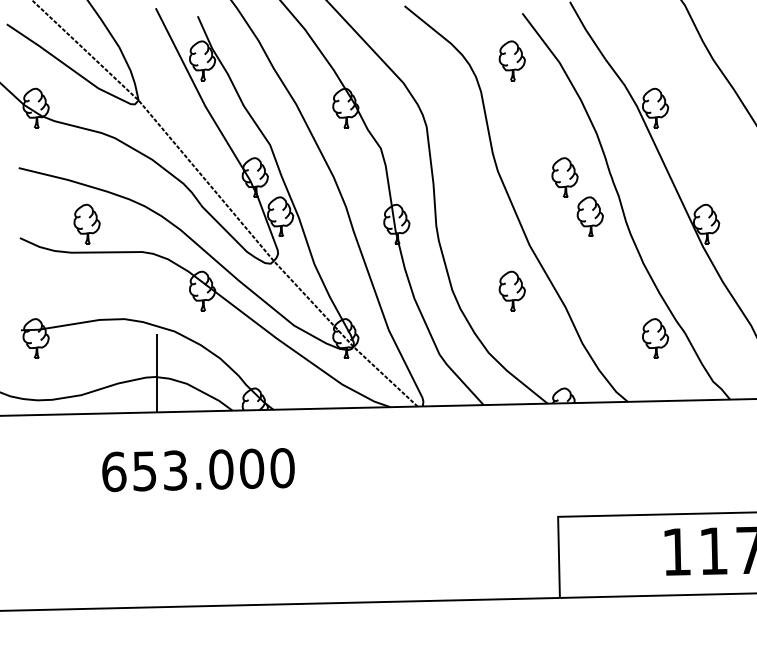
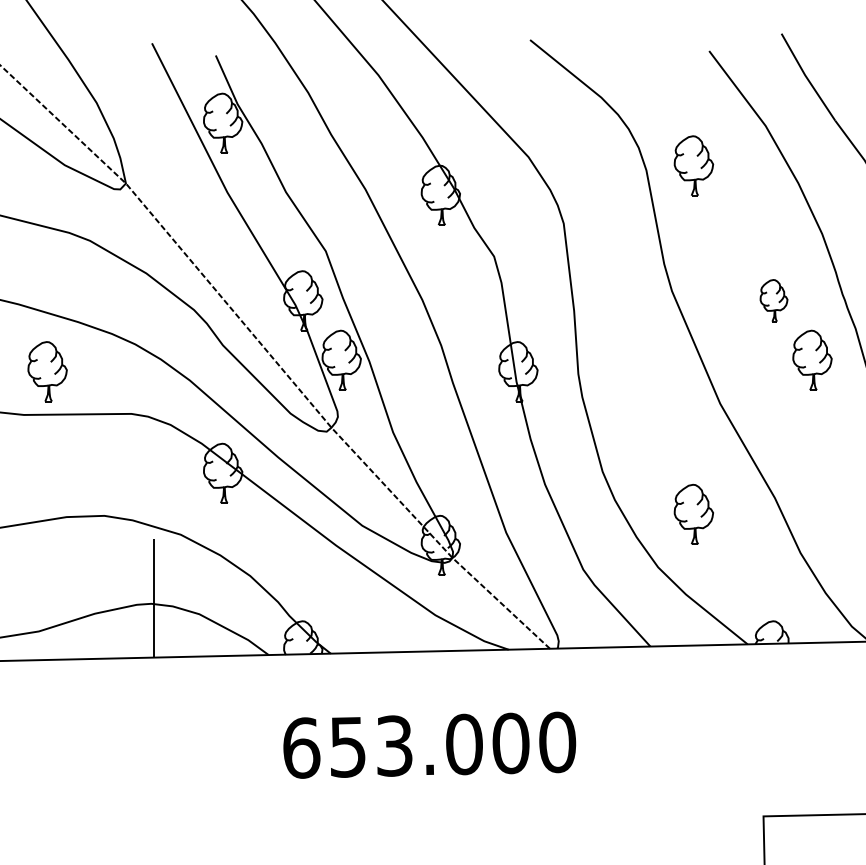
part: (511, 60) -> (692, 165), moved
part: (564, 177) -> (773, 300), size x0.7
part: (511, 290) -> (692, 513), moved
text: (198, 470) -> (429, 745), moved

